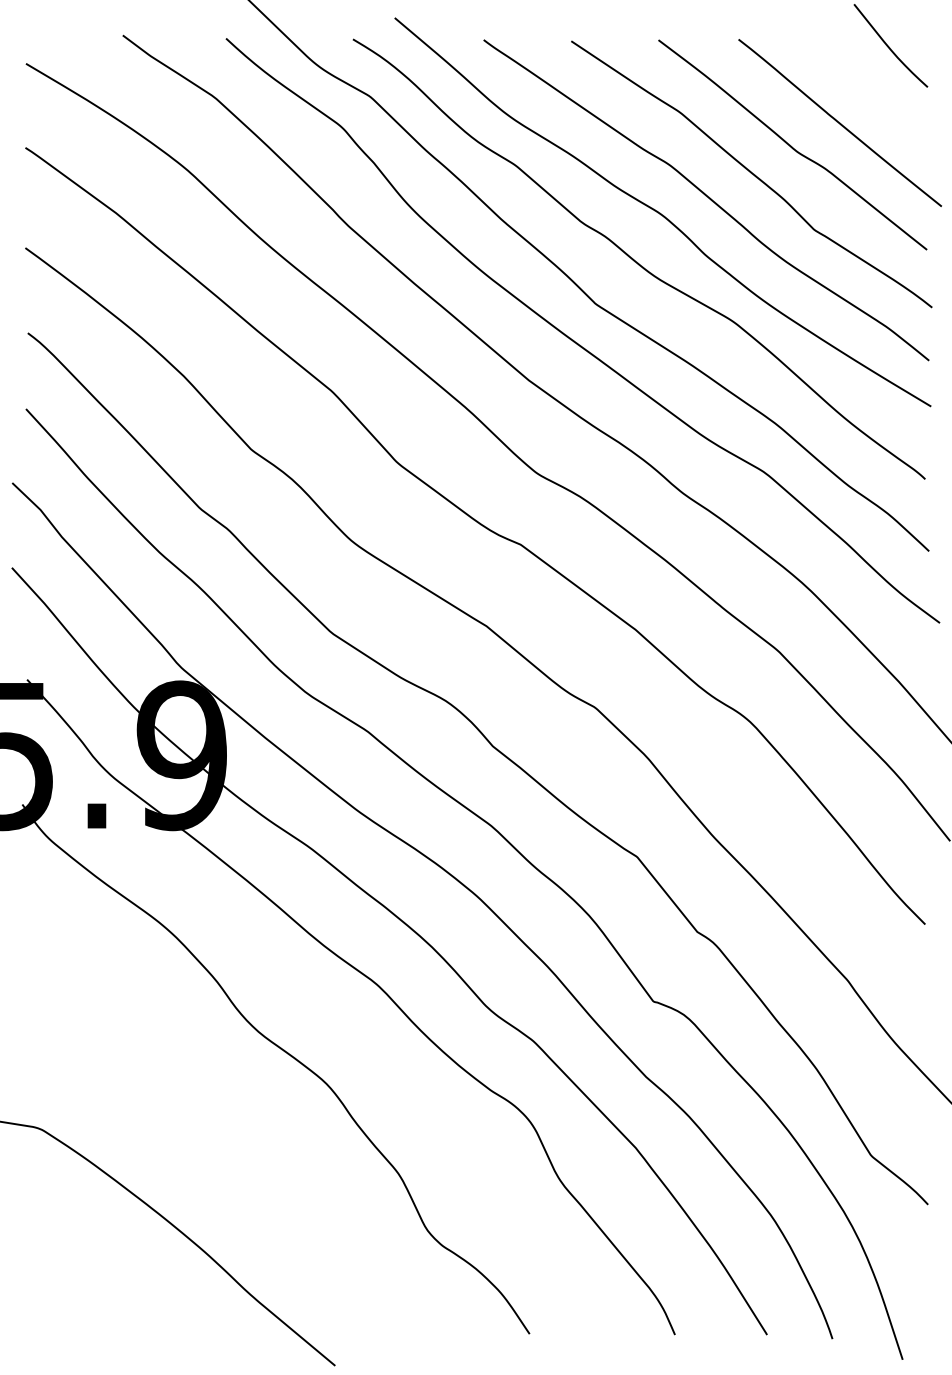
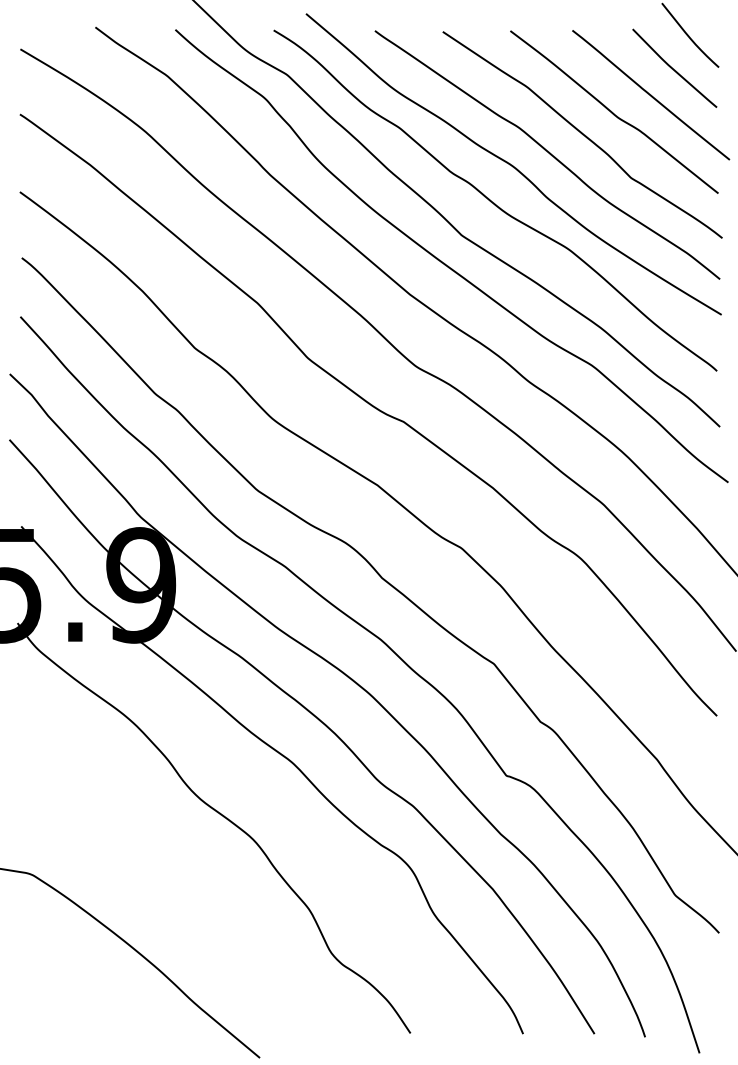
curve: (870, 89) -> (674, 69), added

